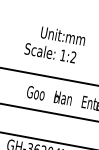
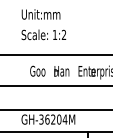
text: (62, 36) -> (40, 14), moved

